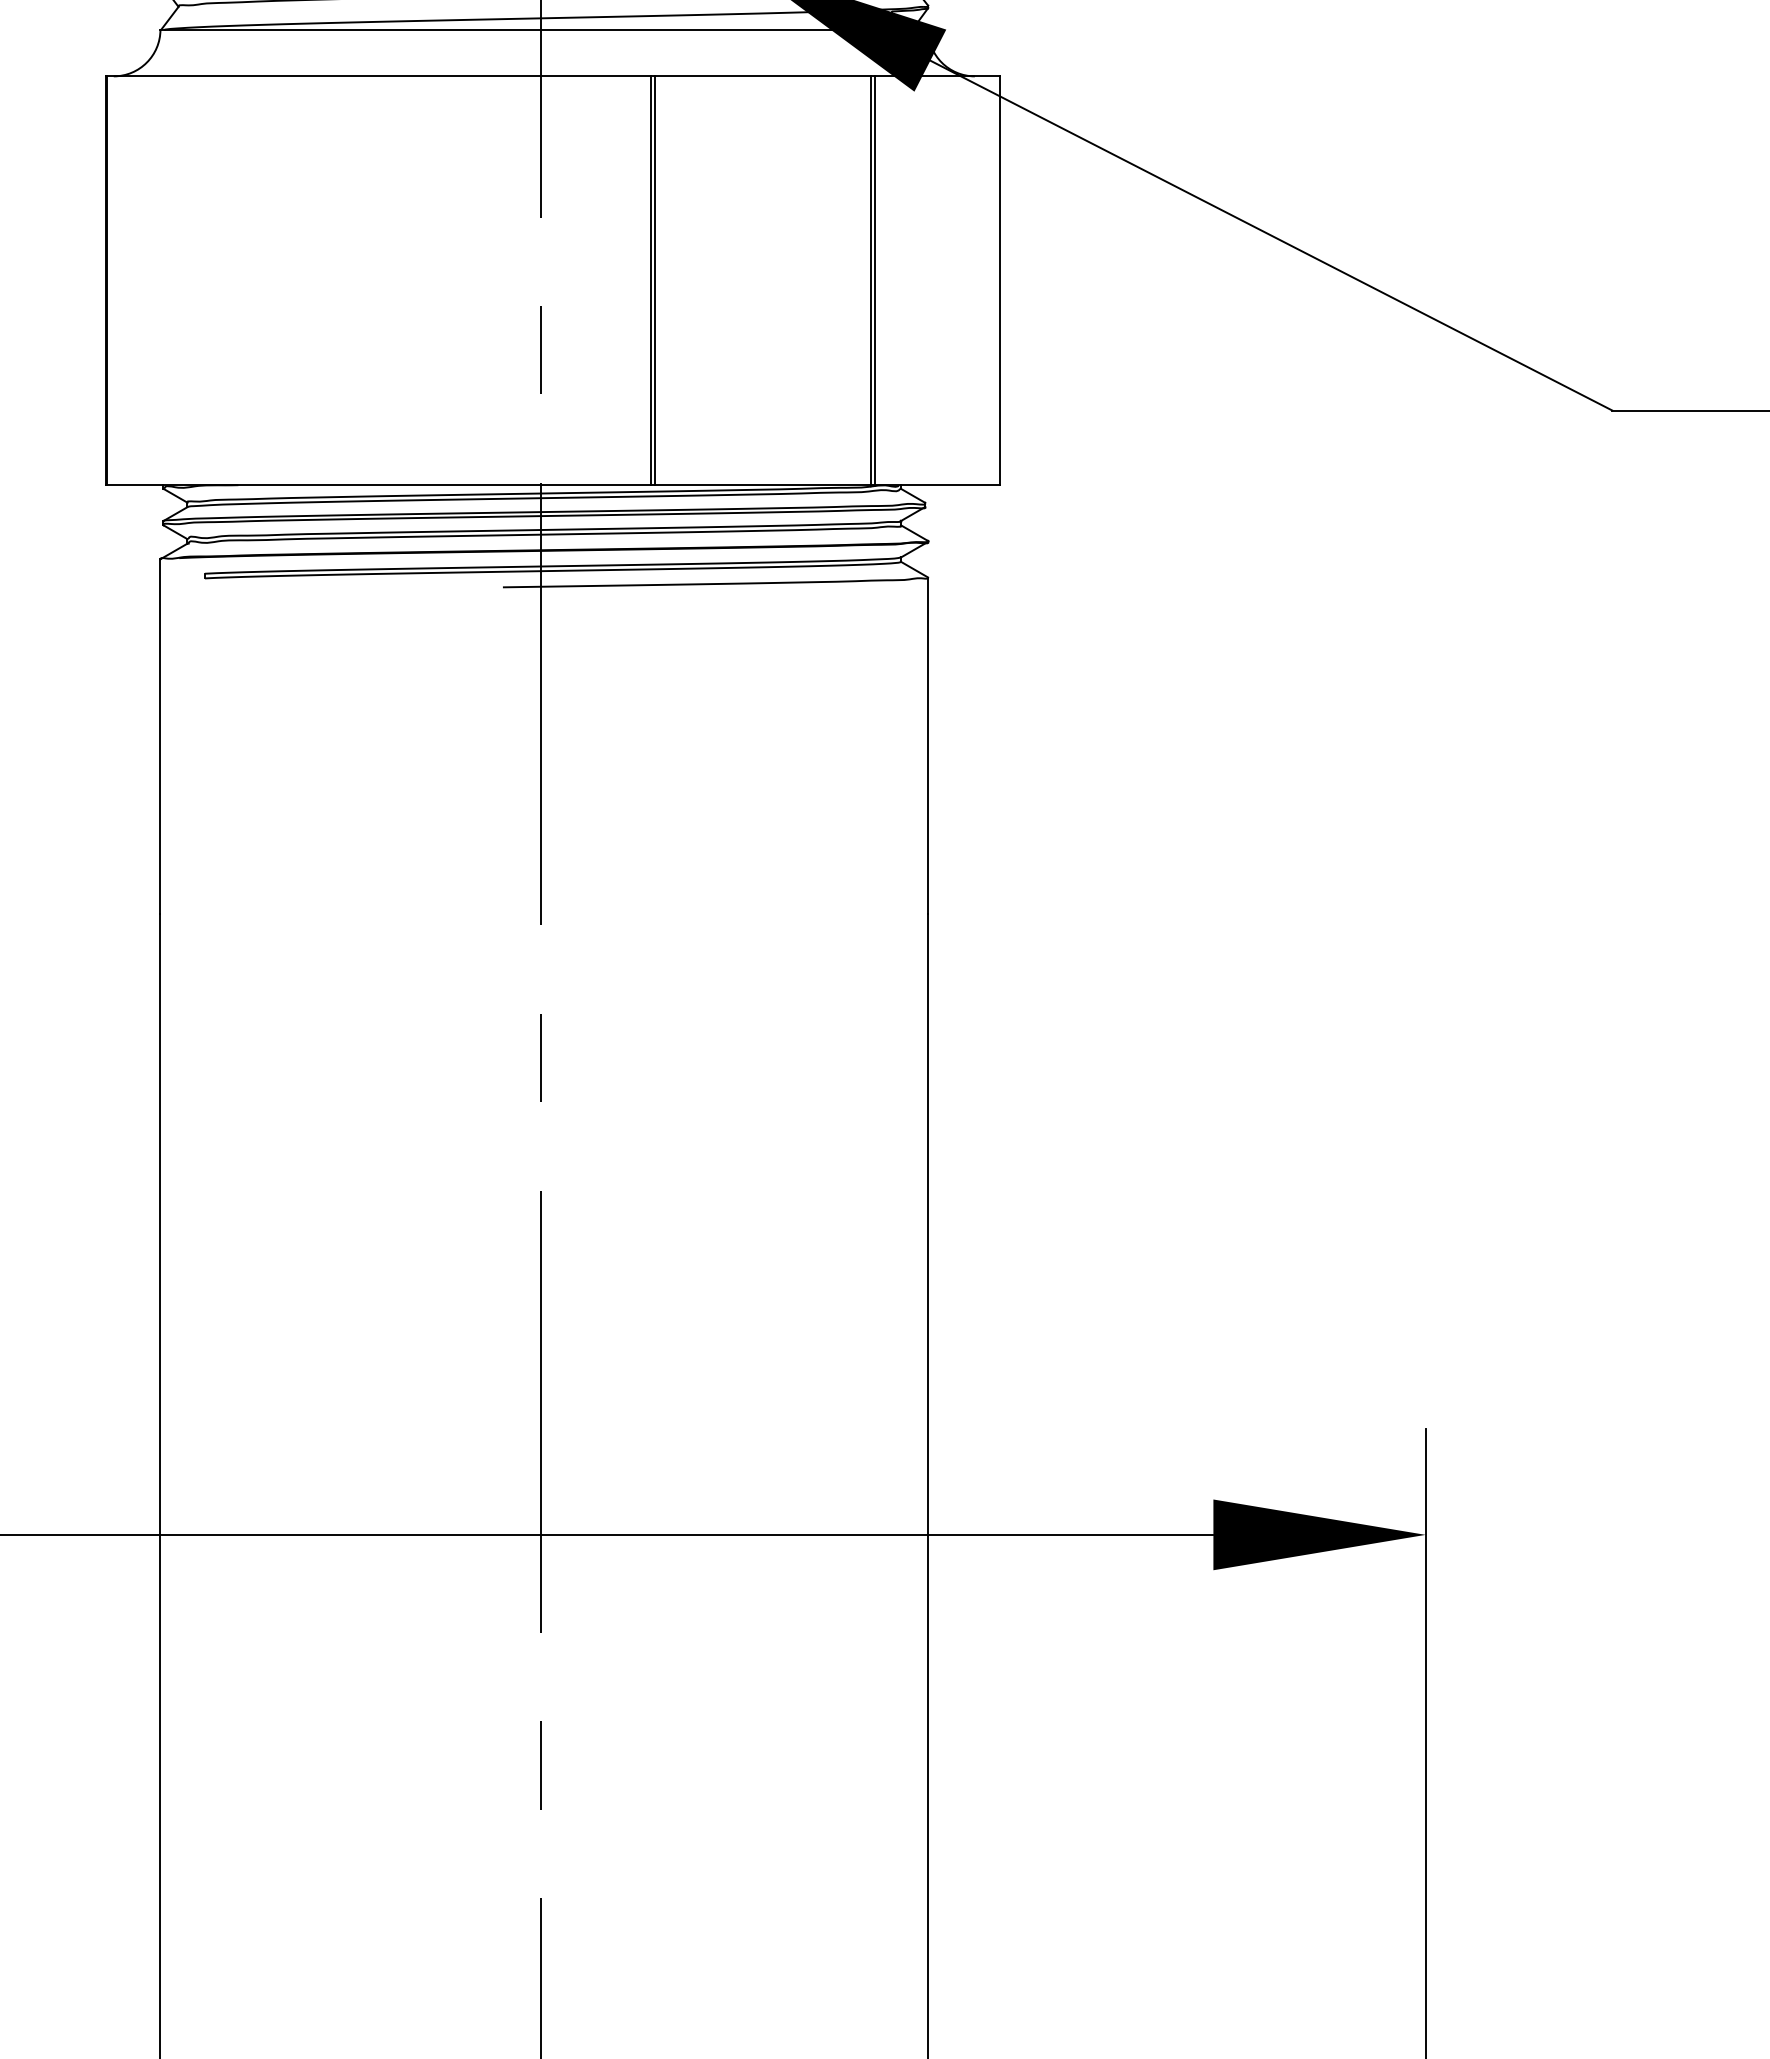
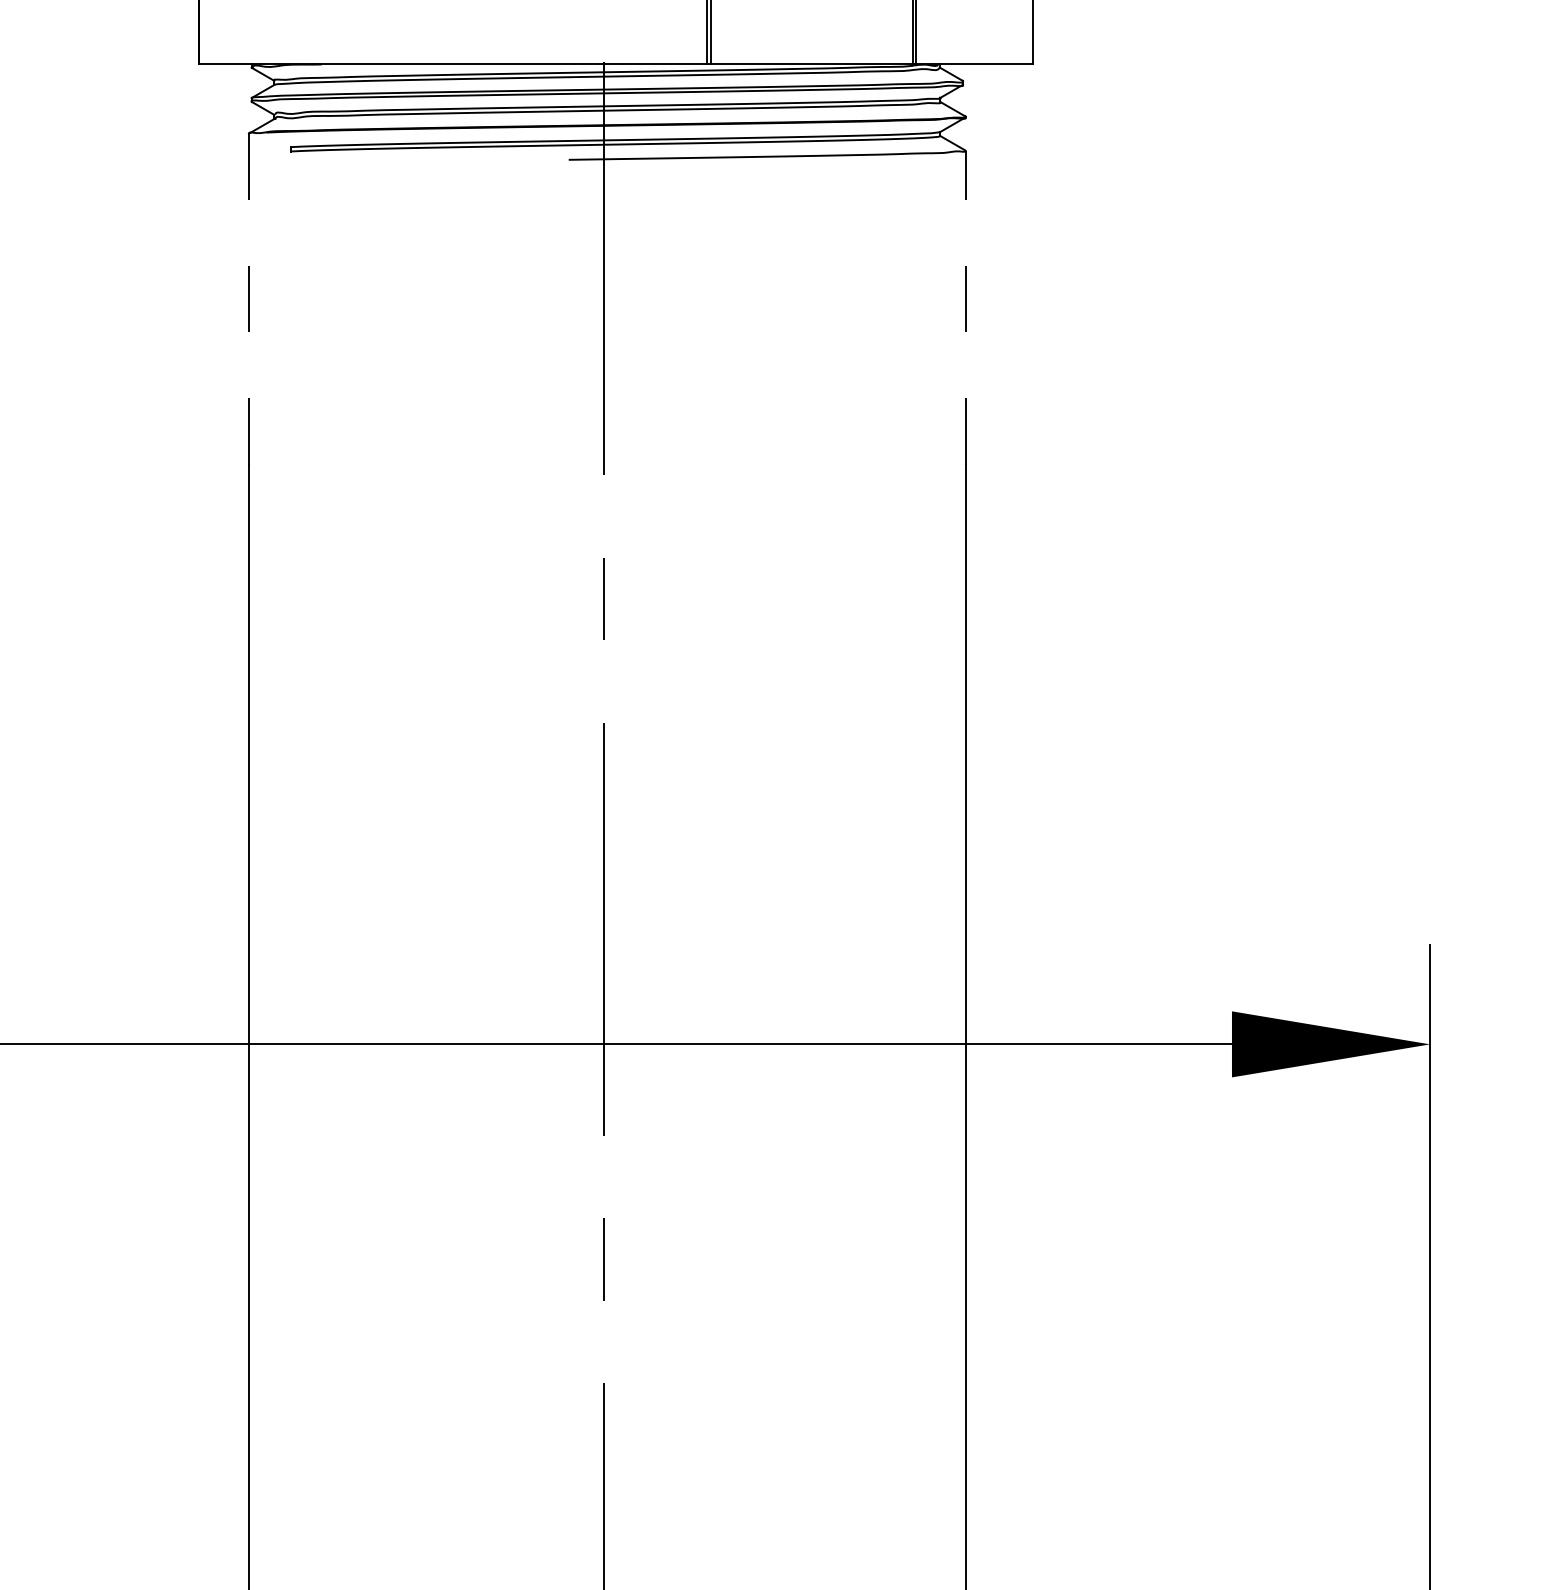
line: (160, 736) -> (249, 299), solid -> dashed
line: (928, 745) -> (966, 307), solid -> dashed

